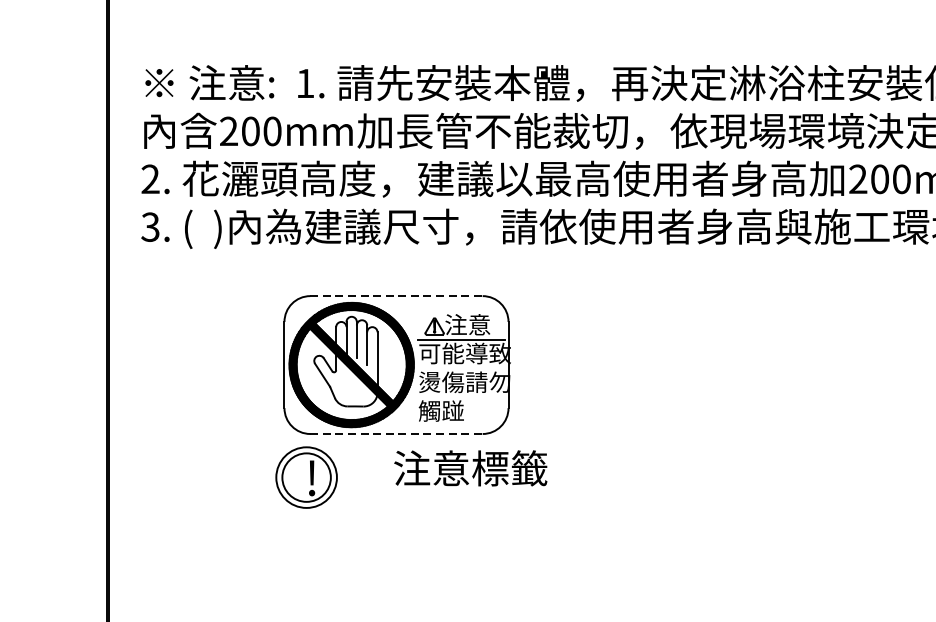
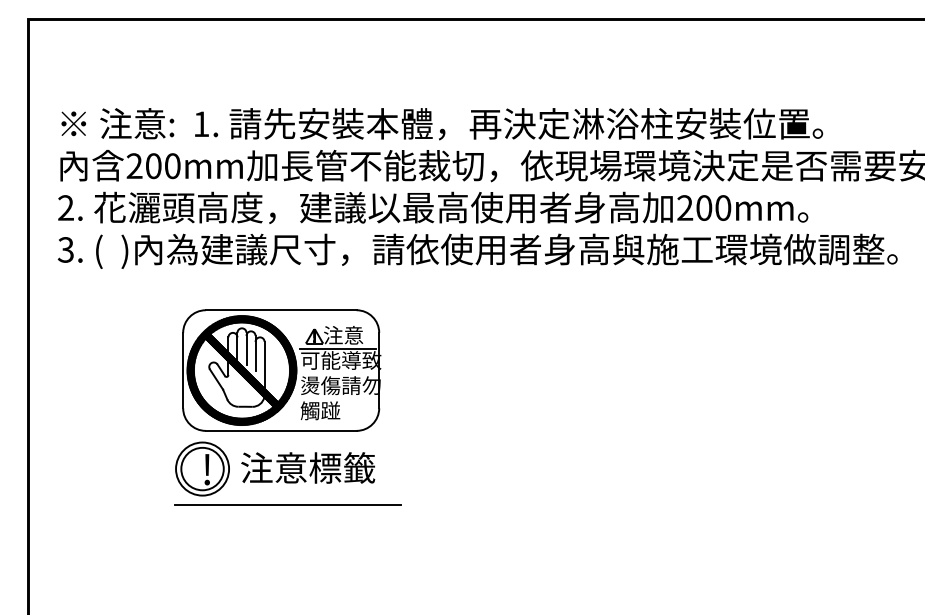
line: (396, 296) -> (281, 310), dashed -> solid
line: (396, 433) -> (281, 430), dashed -> solid
text: (471, 467) -> (308, 467), moved
line: (403, 519) -> (287, 505), added

